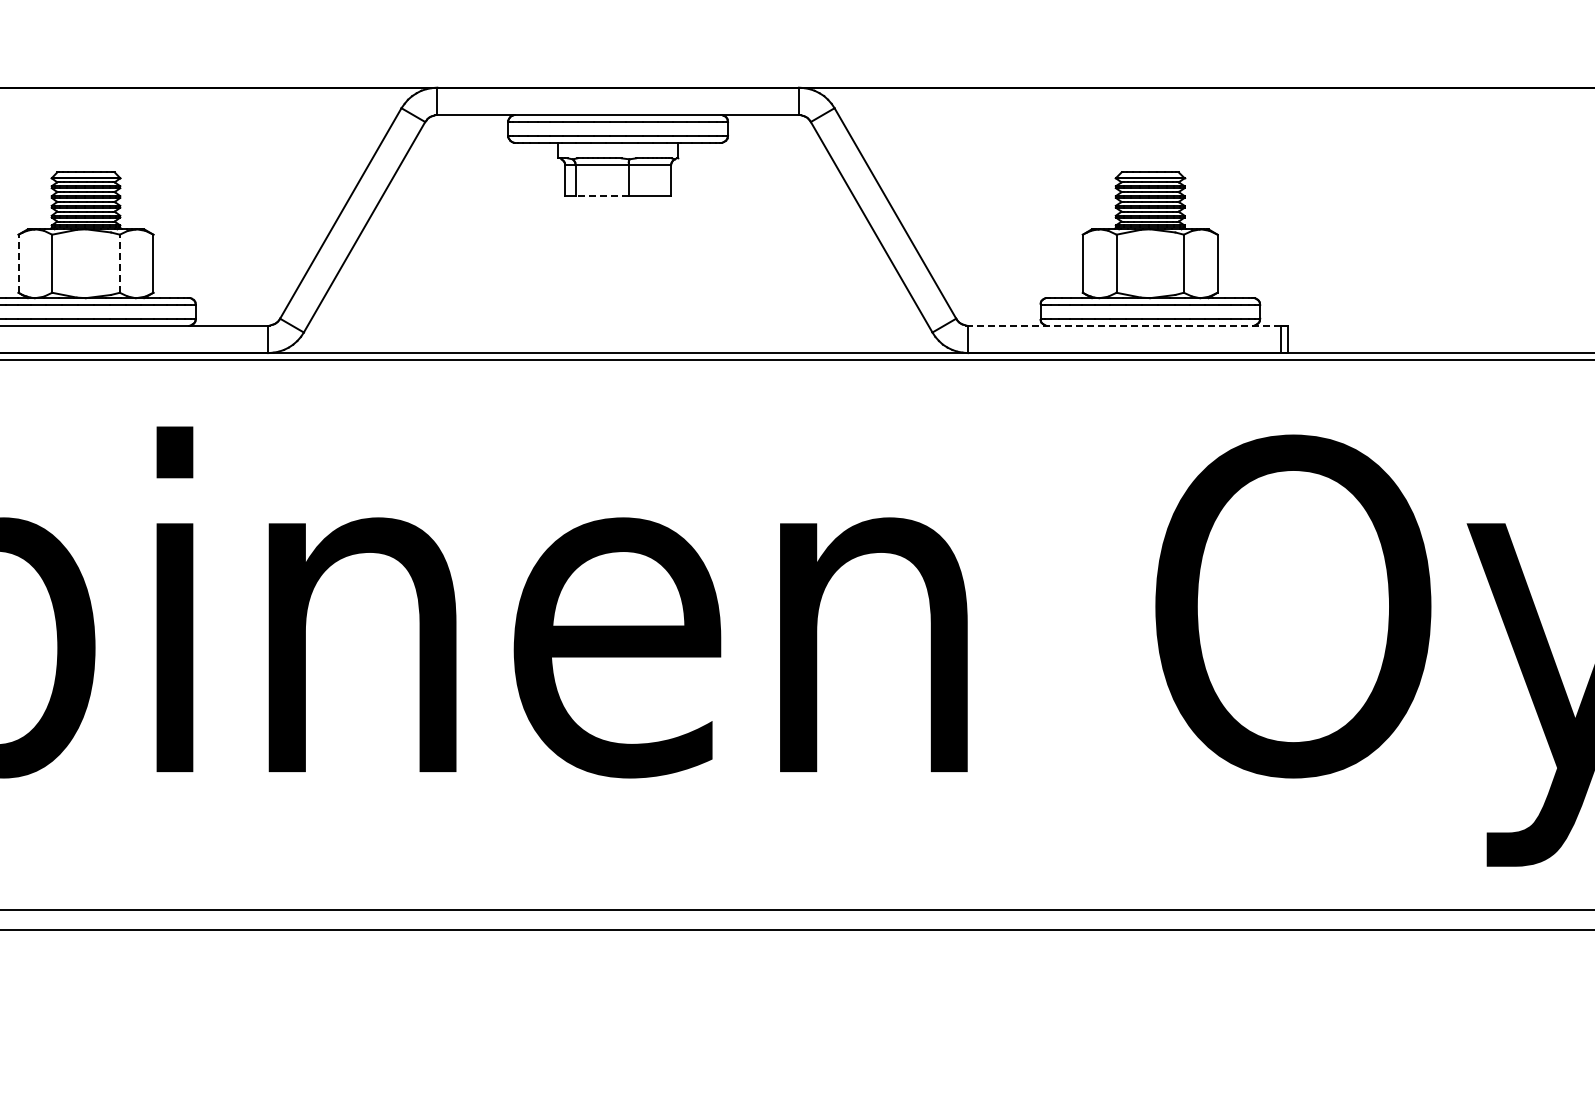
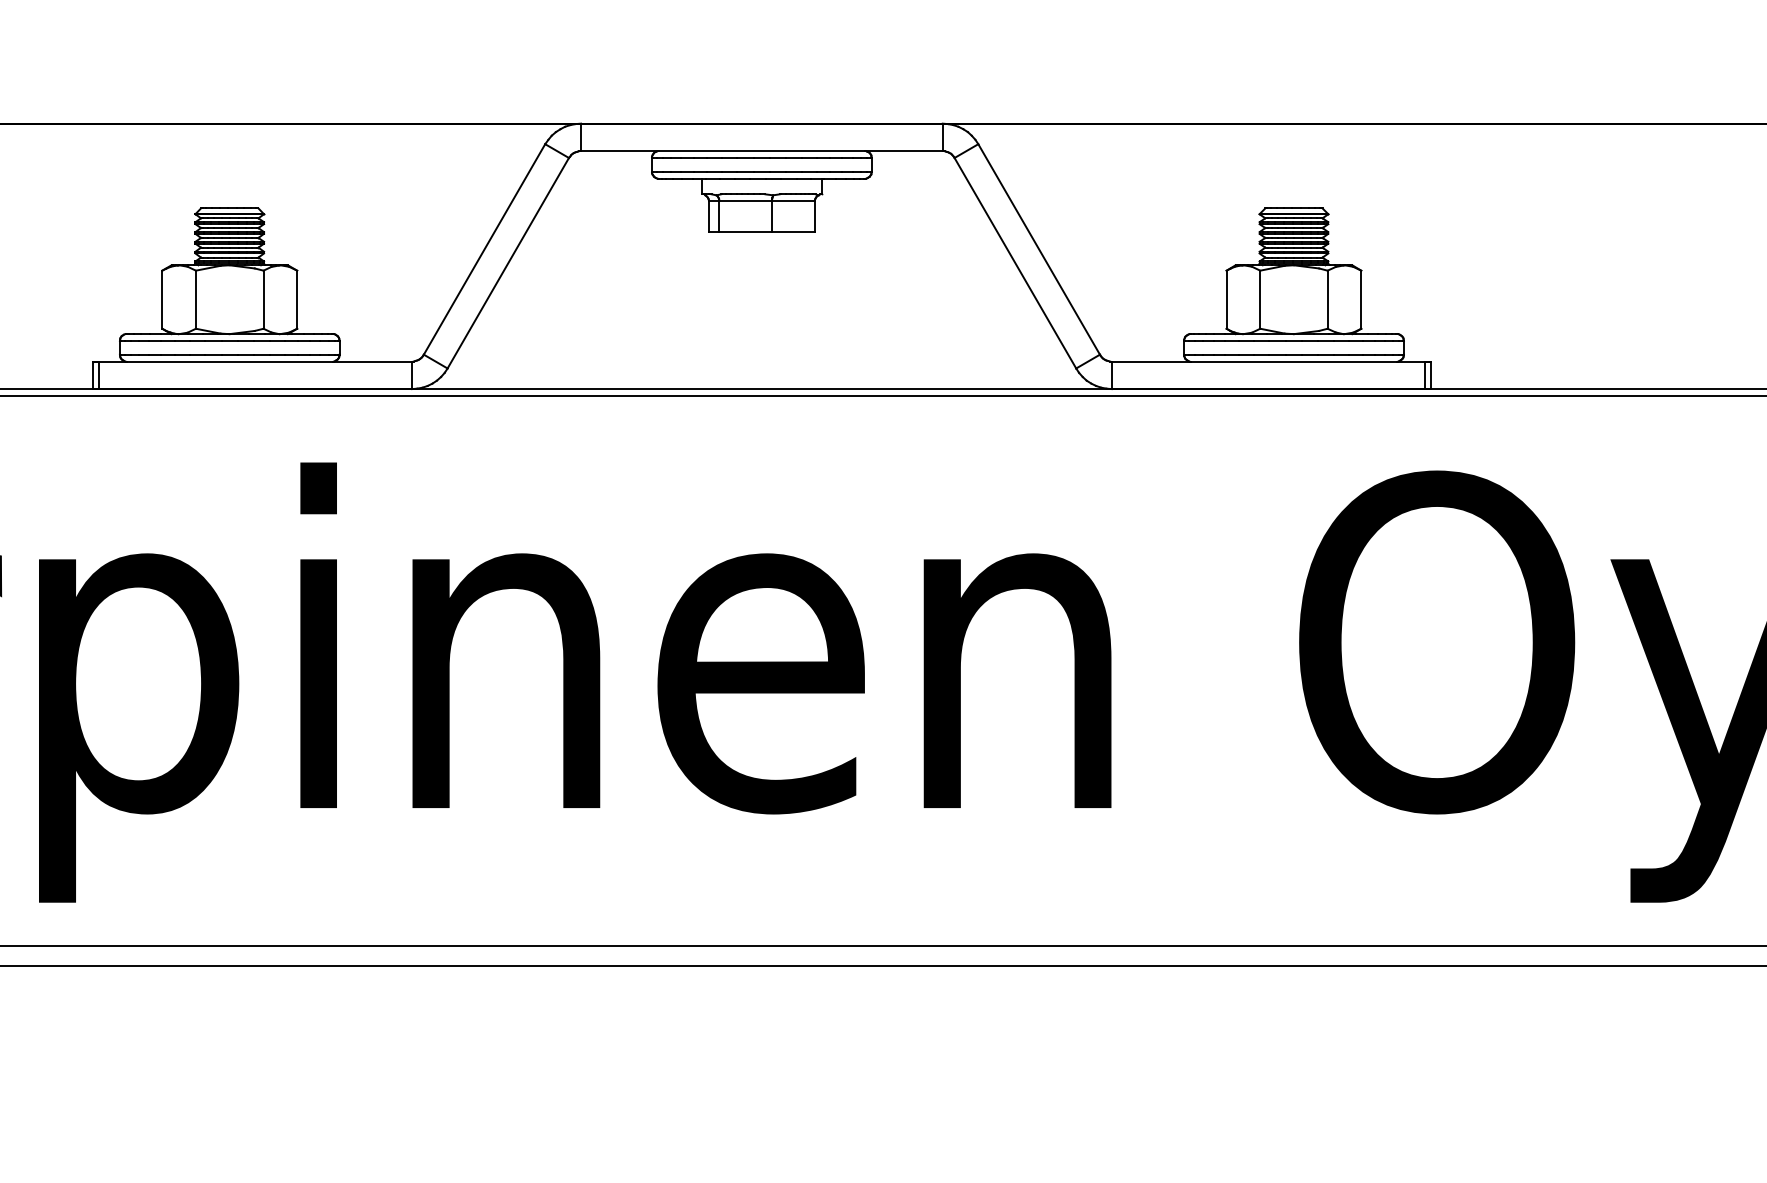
line: (601, 196) -> (745, 232), dashed -> solid
line: (18, 263) -> (162, 299), dashed -> solid
line: (119, 263) -> (263, 299), dashed -> solid
line: (1123, 325) -> (1267, 361), dashed -> solid

